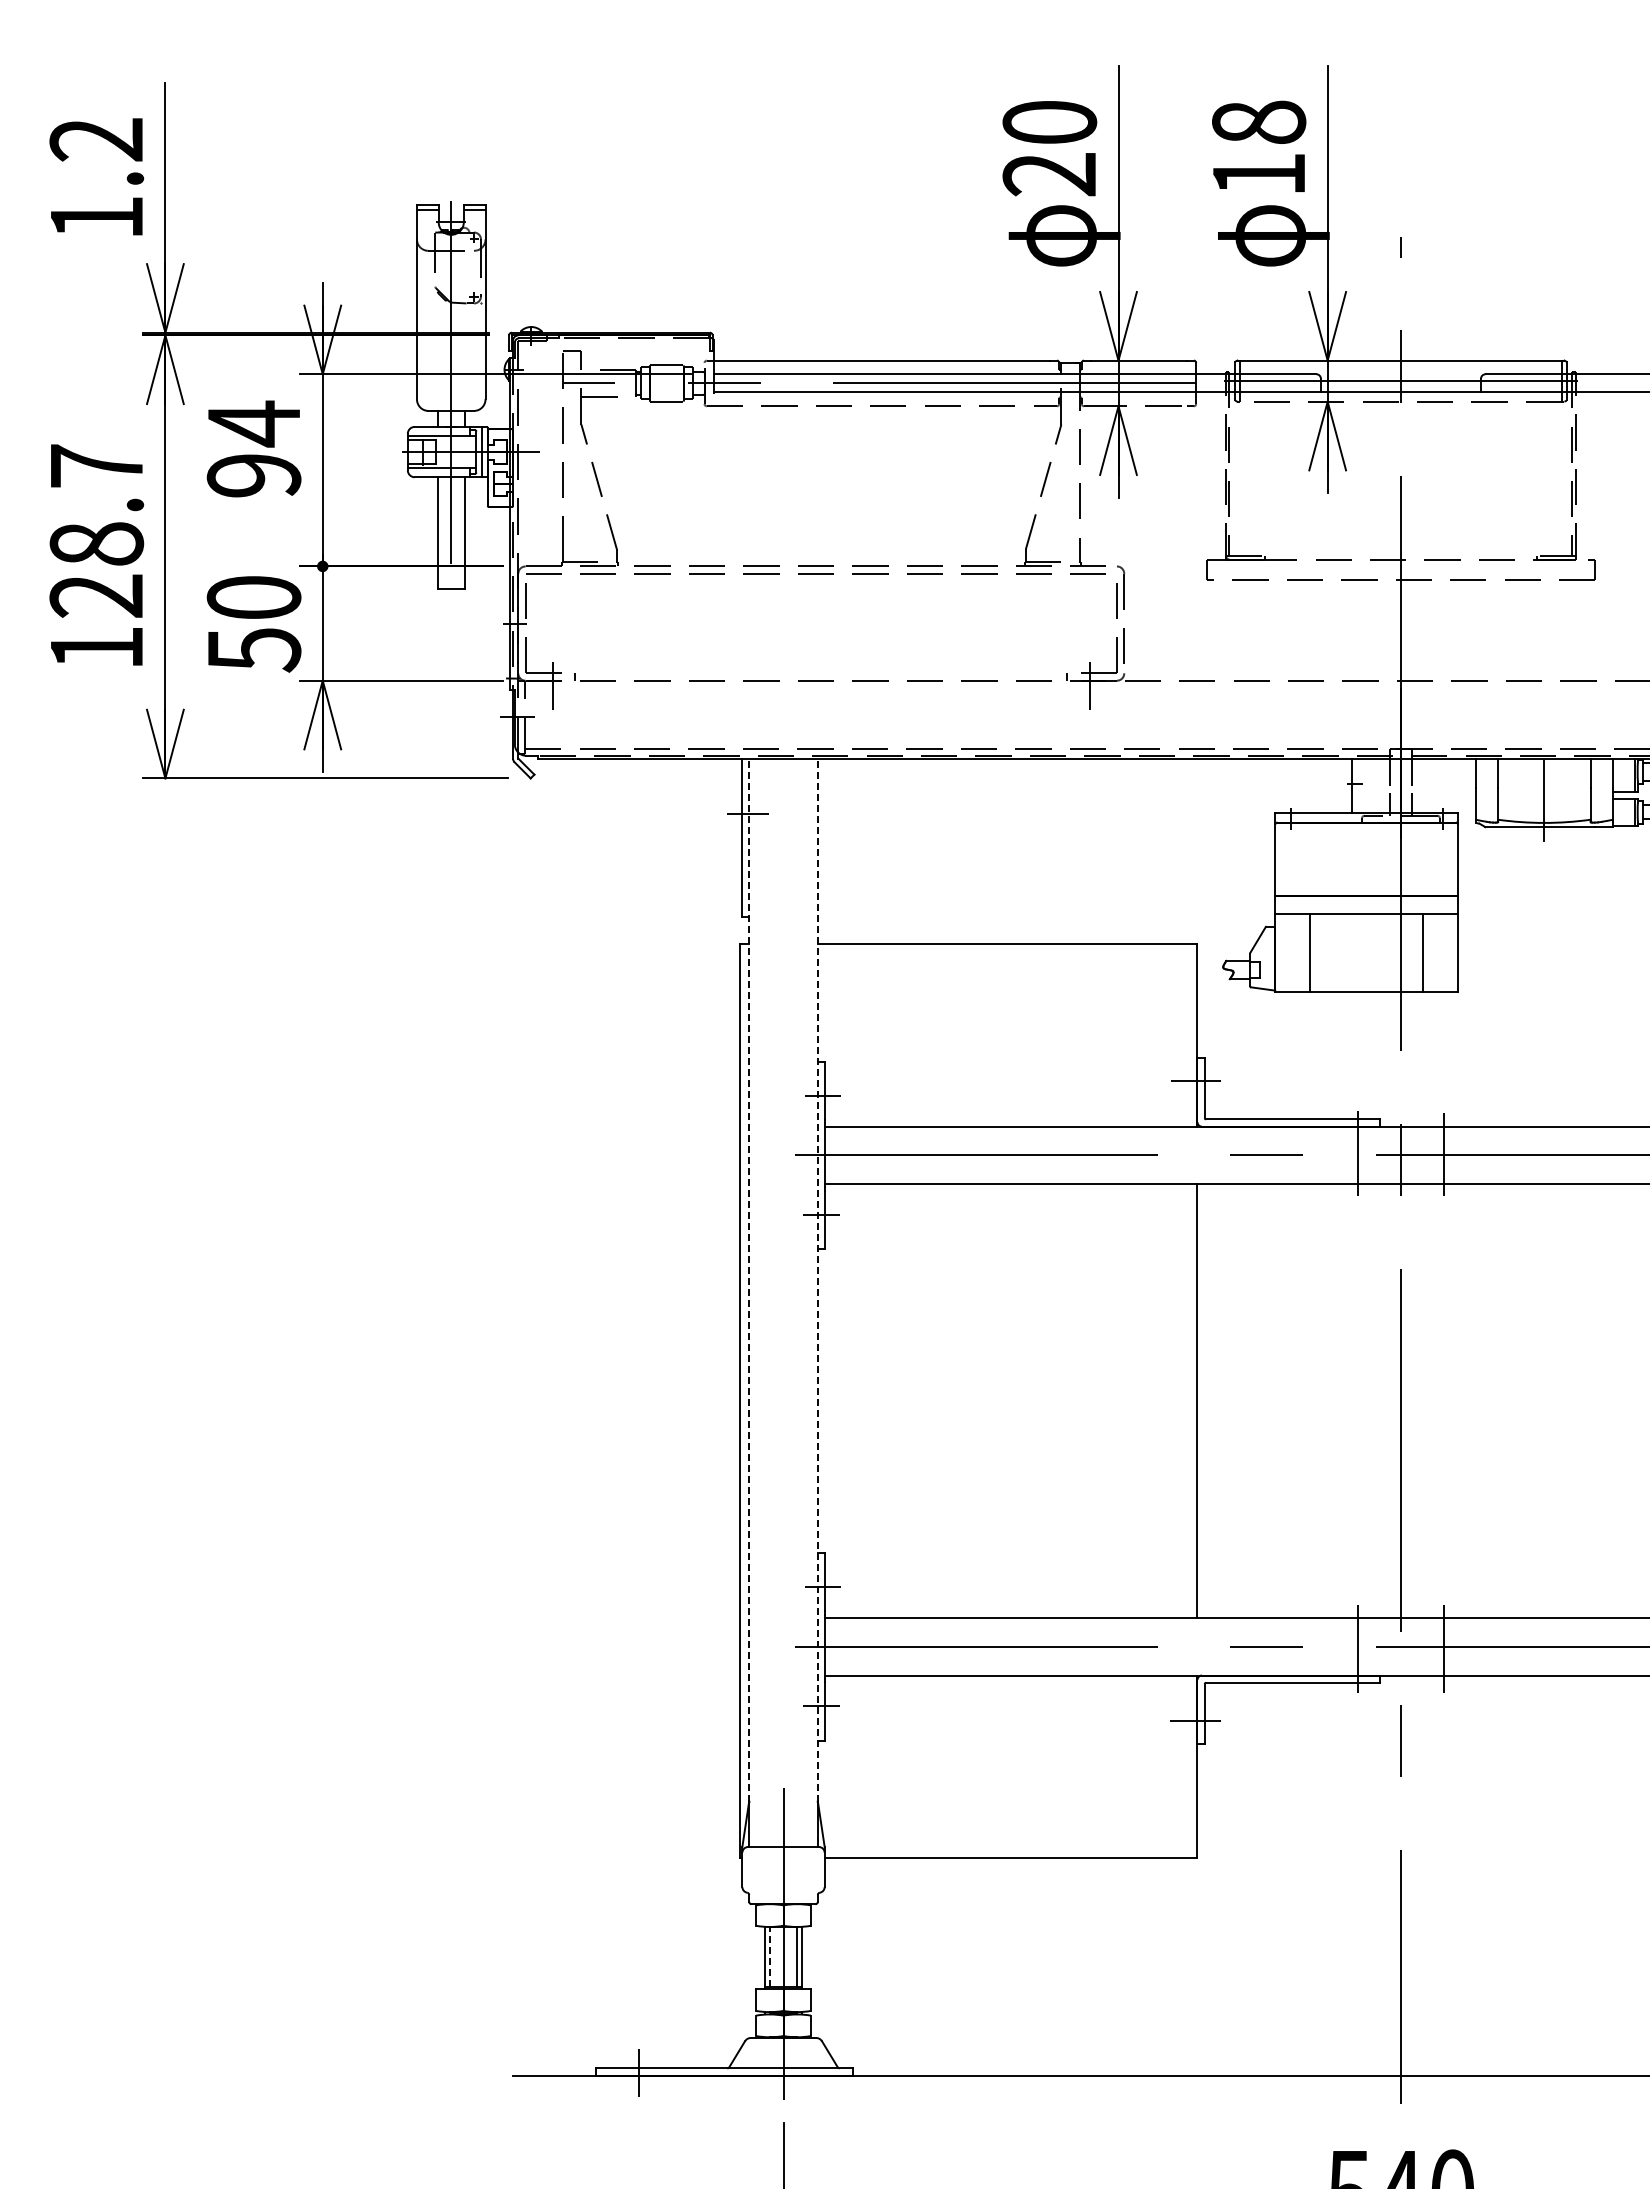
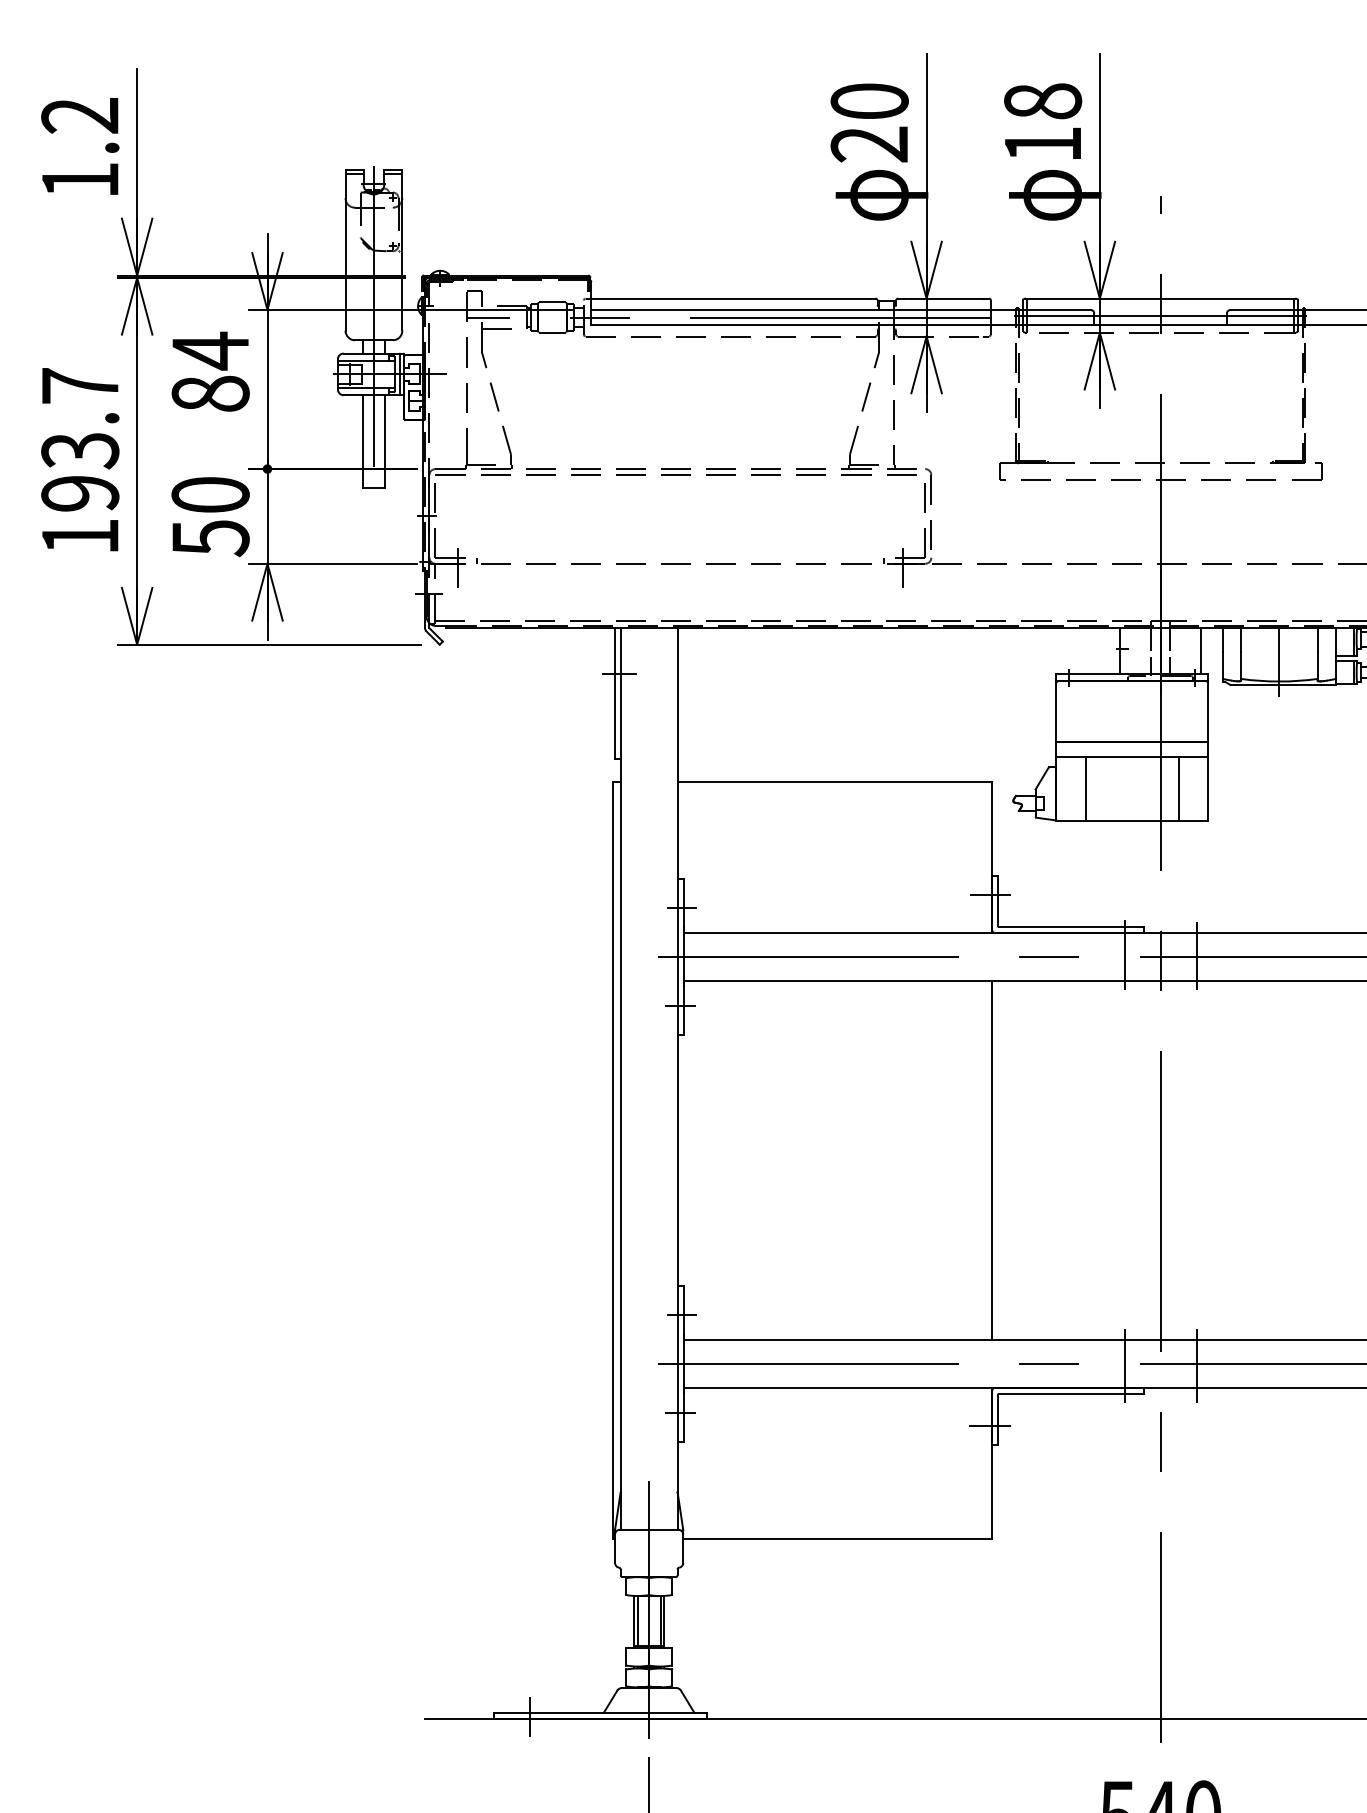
text: (253, 475) -> (210, 393), 94 -> 84
text: (96, 569) -> (80, 471), 128.7 -> 193.7
line: (1449, 785) -> (1200, 650), added
line: (749, 1280) -> (620, 1060), dashed -> solid
line: (817, 1280) -> (677, 1060), dashed -> solid
line: (769, 1957) -> (637, 1621), dashed -> solid

